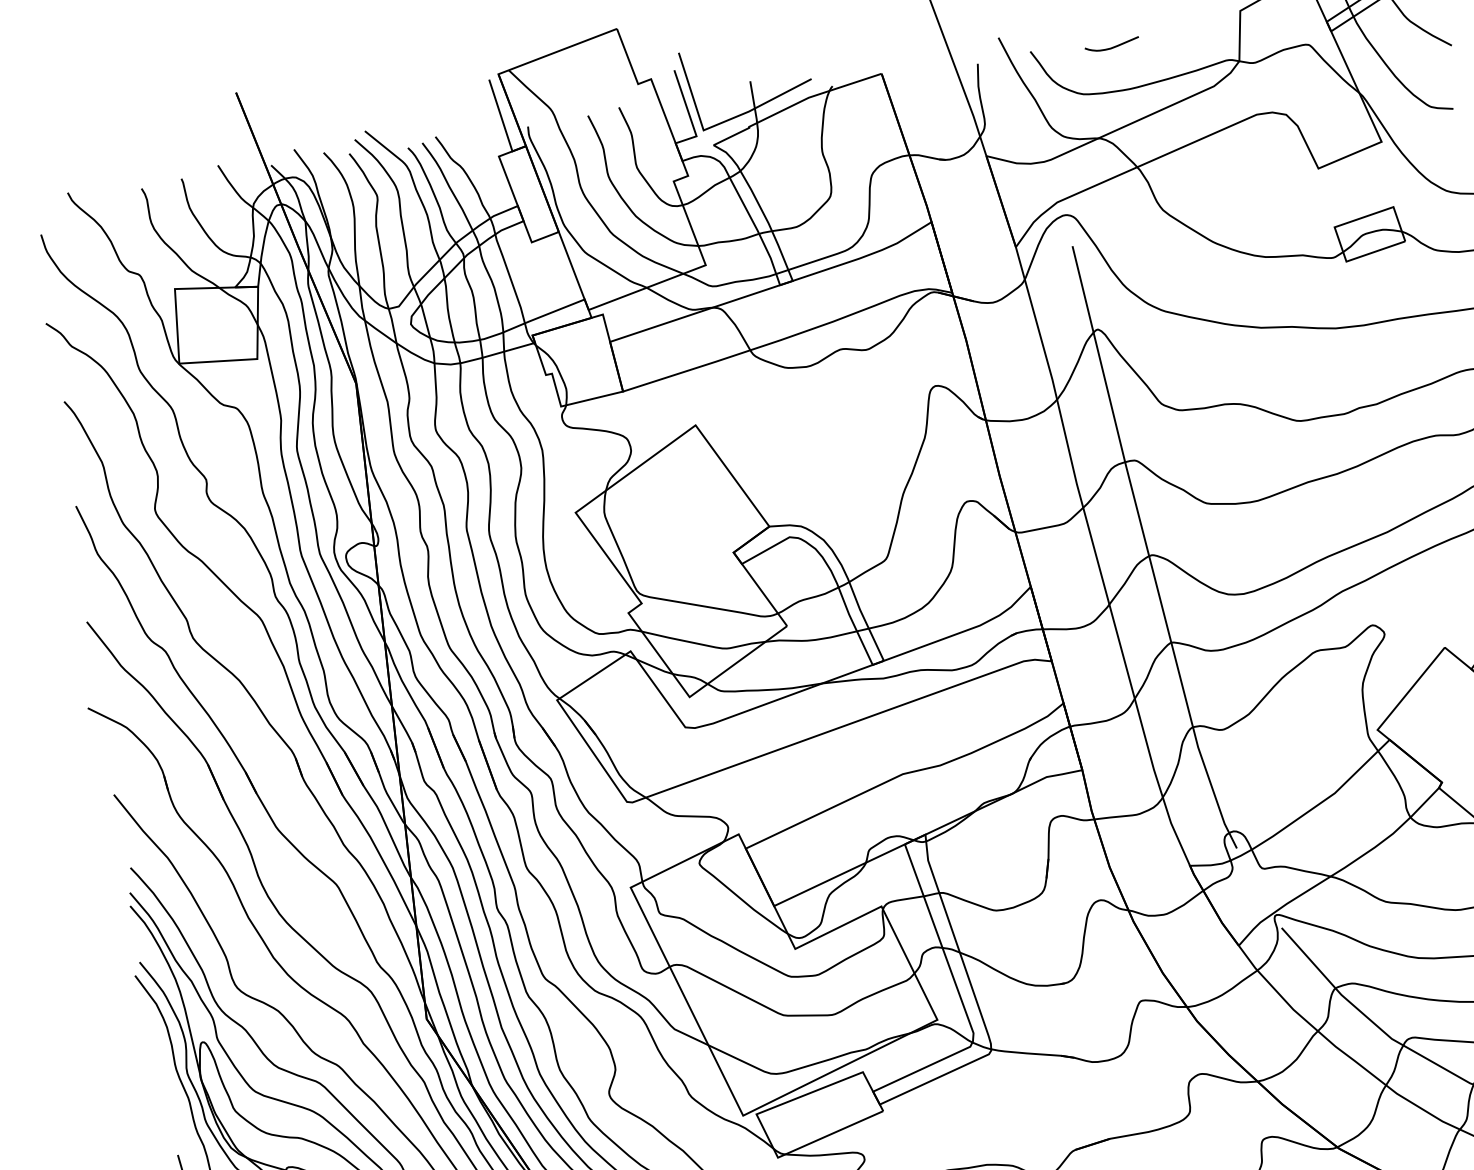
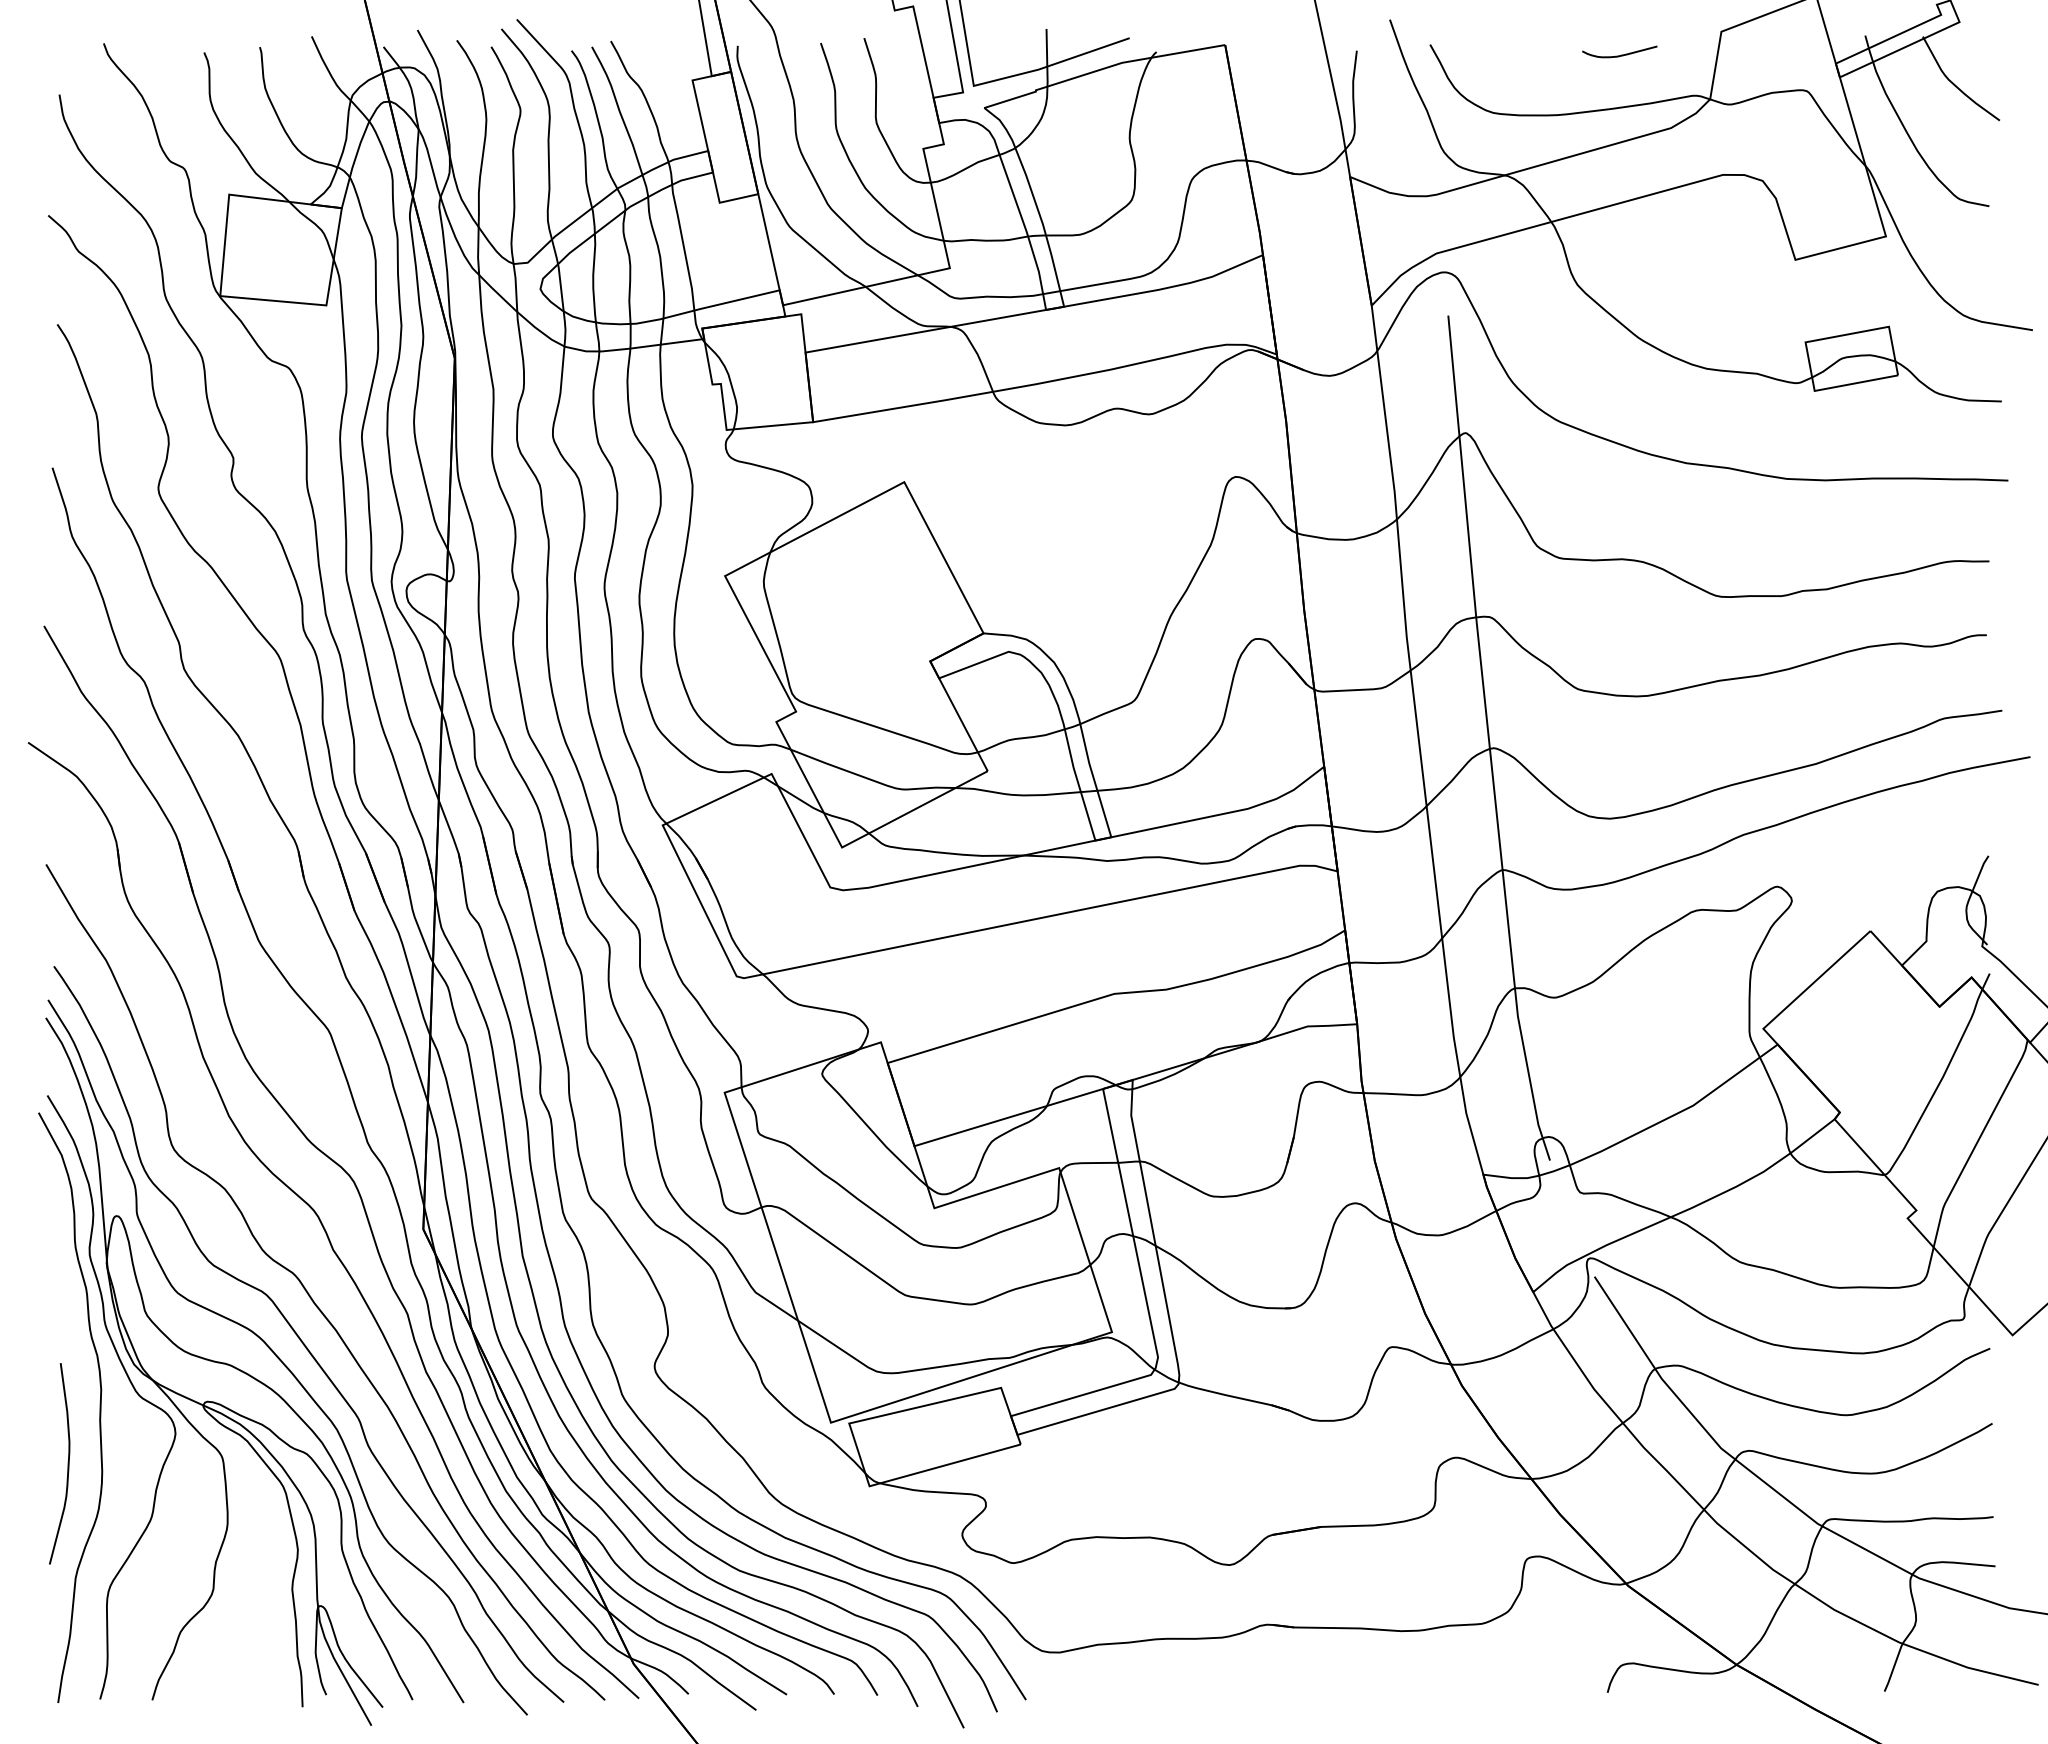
curve: (1113, 46) -> (1621, 54), moved

